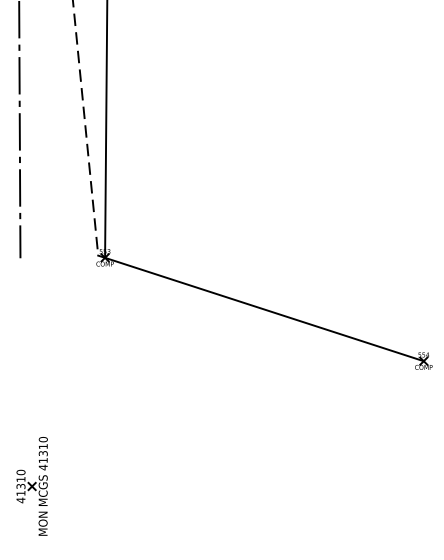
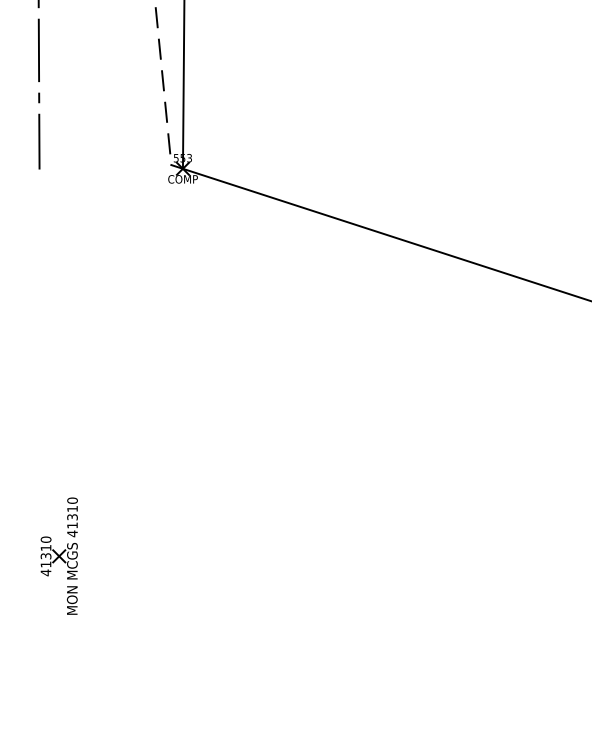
part: (31, 486) -> (58, 556), size x0.7

